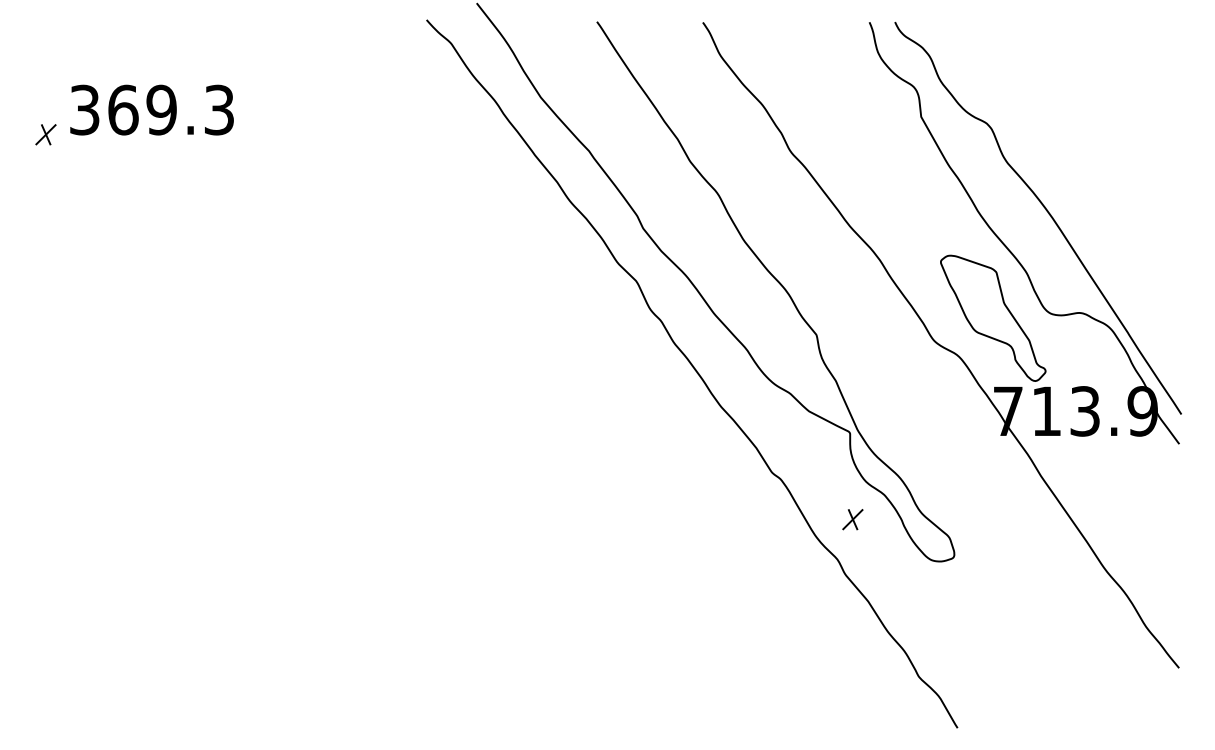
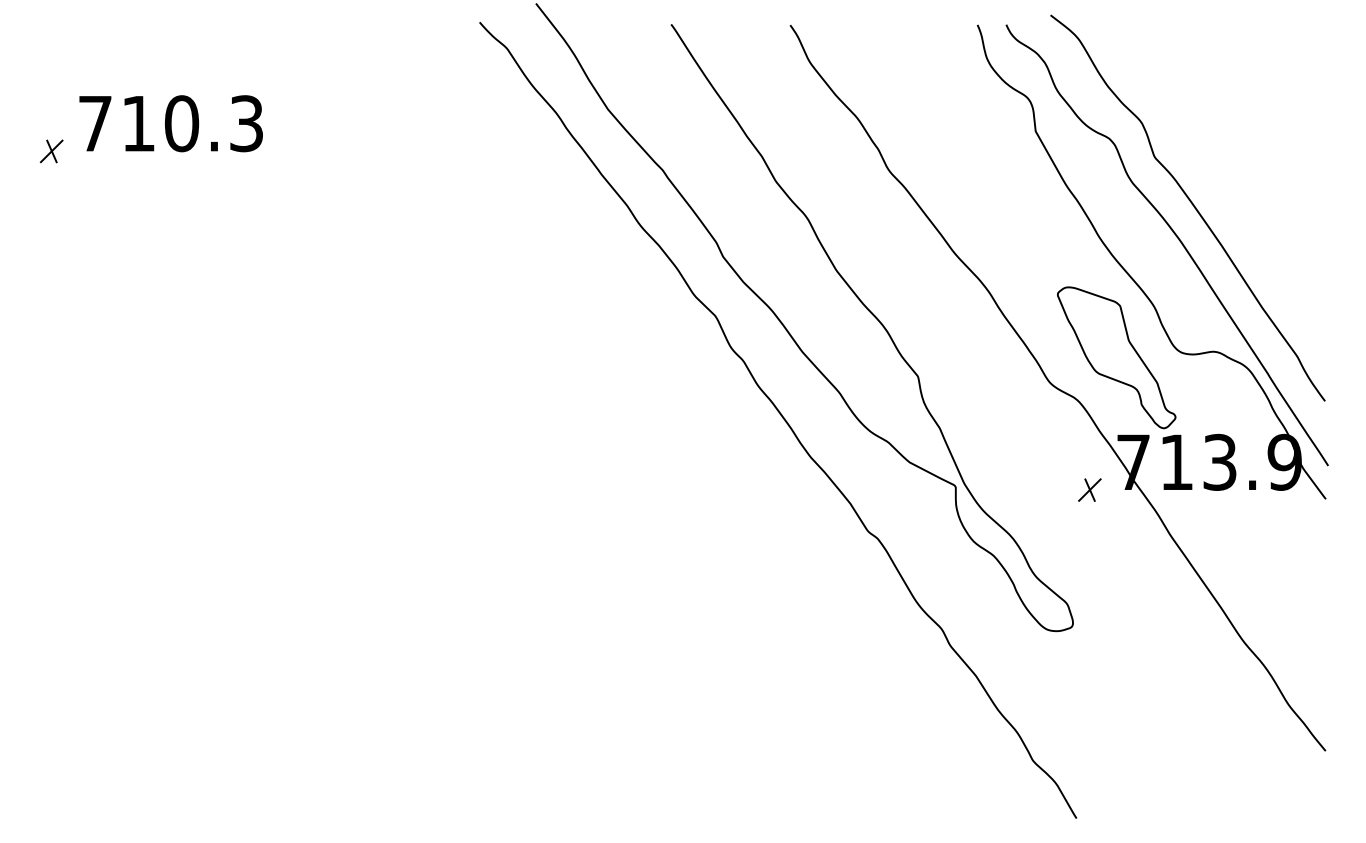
text: (124, 109) -> (139, 123), 369.3 -> 710.3
curve: (1059, 181) -> (1191, 204), added
part: (852, 519) -> (1089, 489), moved

